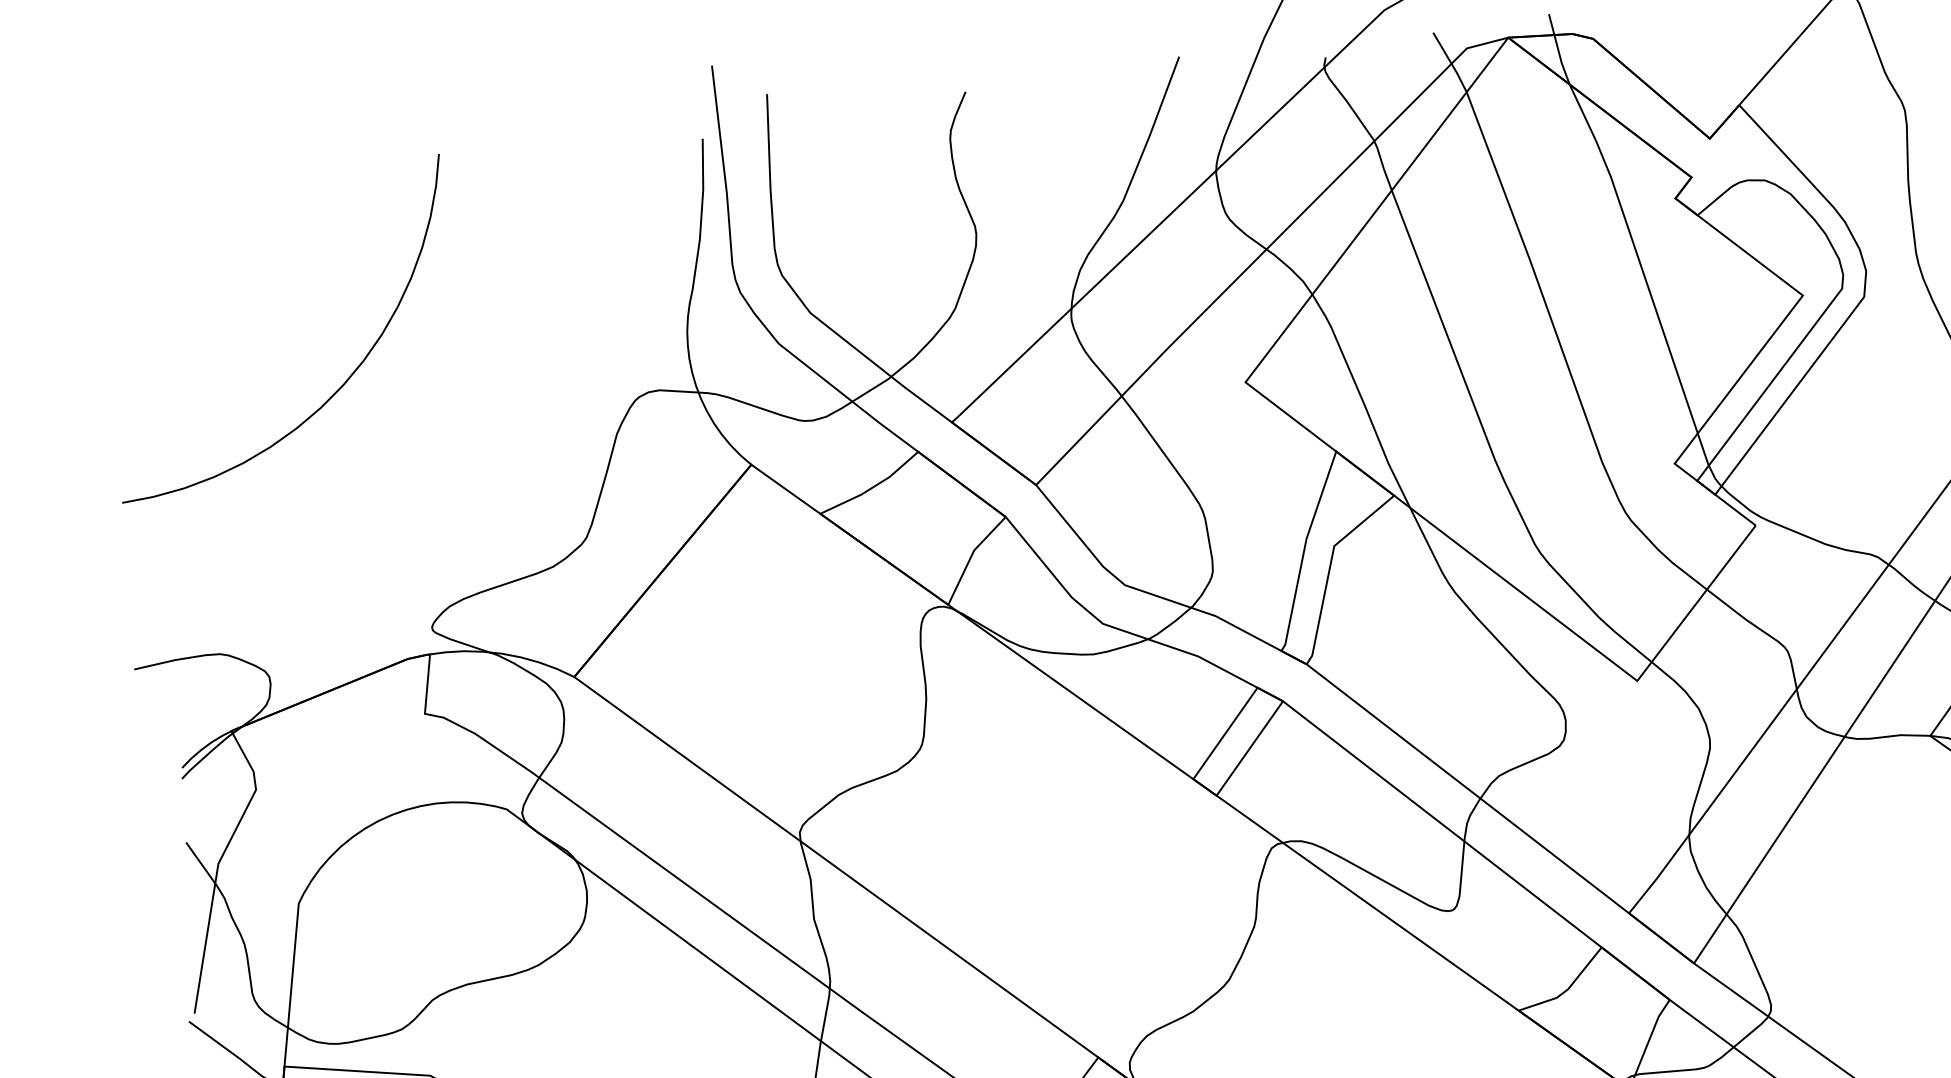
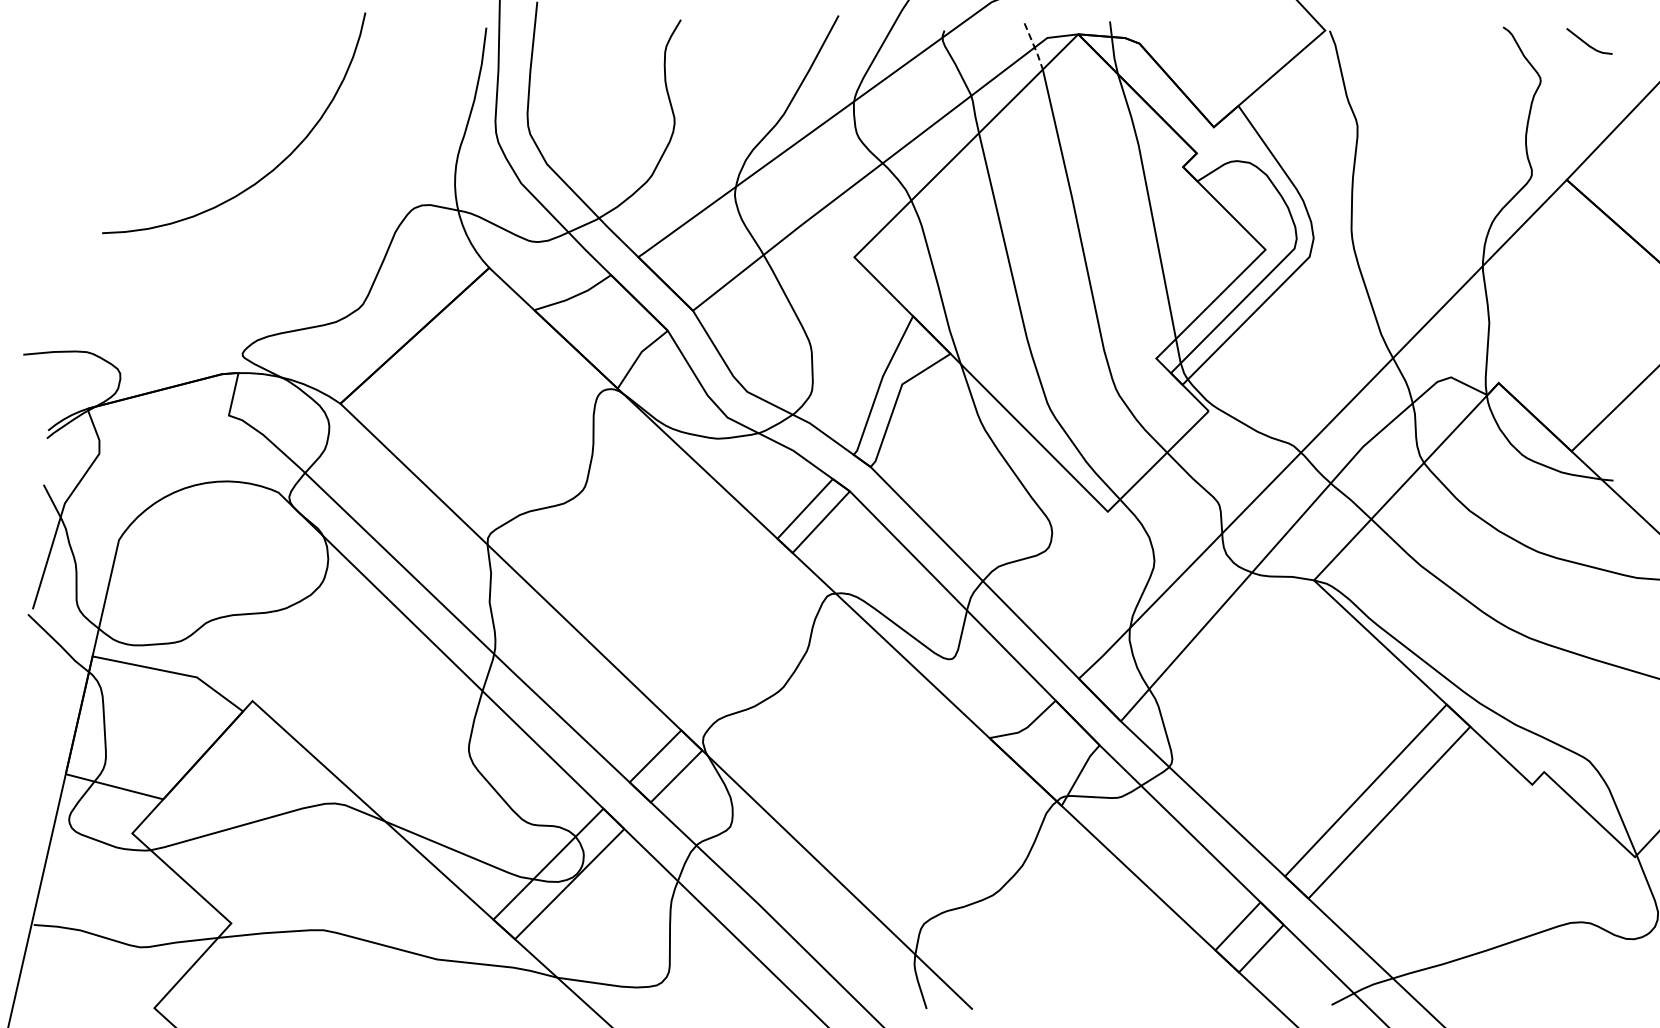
line: (1451, 62) -> (1034, 46), solid -> dashed
curve: (338, 387) -> (269, 171), moved

